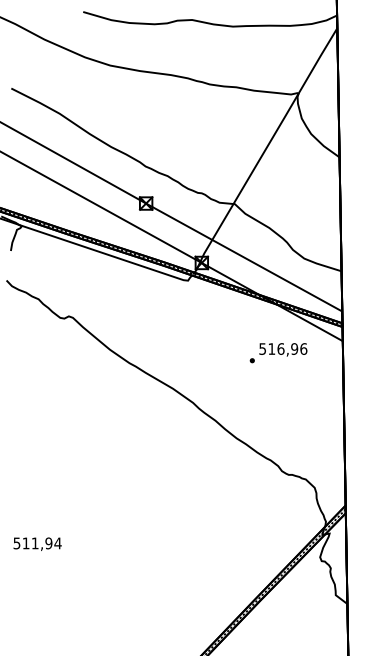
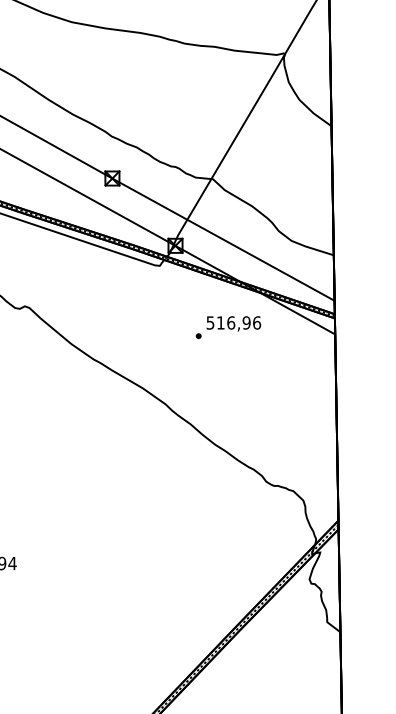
text: (278, 353) -> (228, 328), moved

